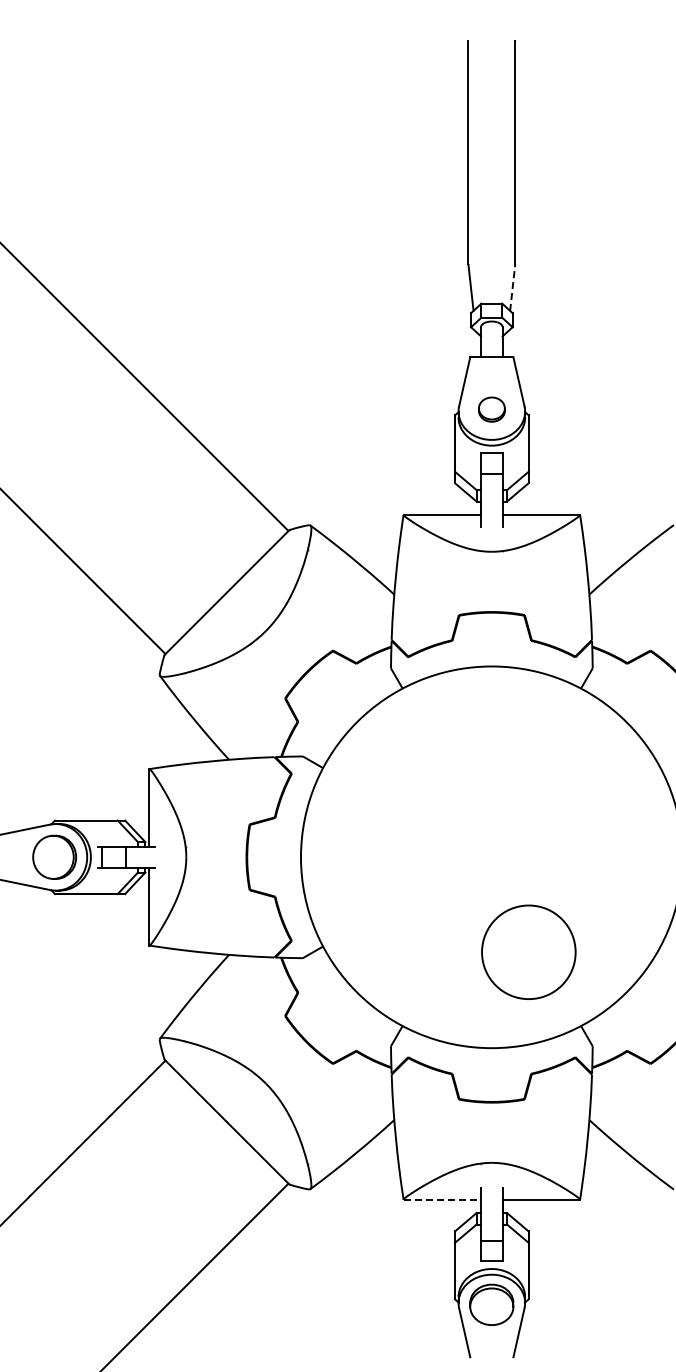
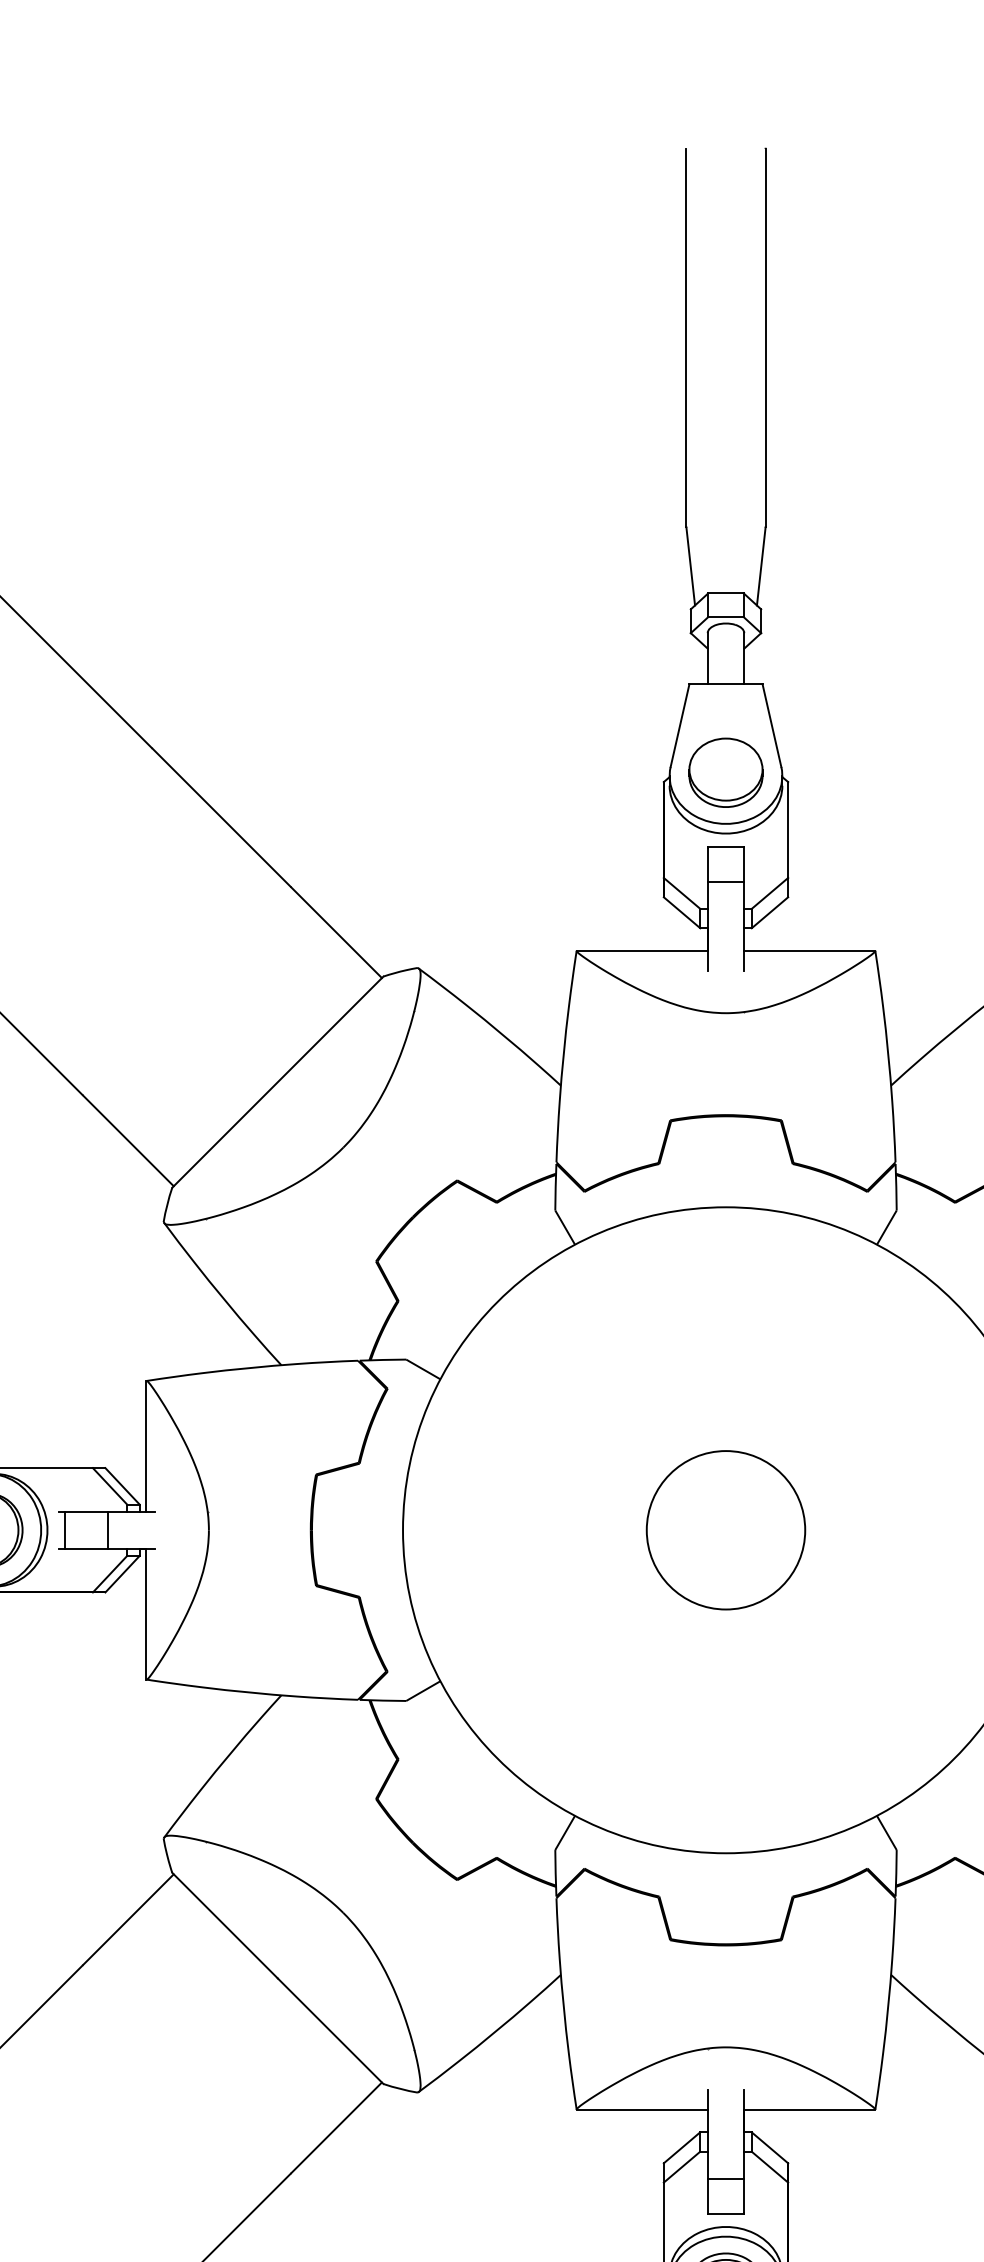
line: (512, 287) -> (760, 565), dashed -> solid
part: (491, 409) -> (725, 772), size x1.67
circle: (528, 951) -> (725, 1528), moved
line: (442, 1199) -> (642, 2109), dashed -> solid

